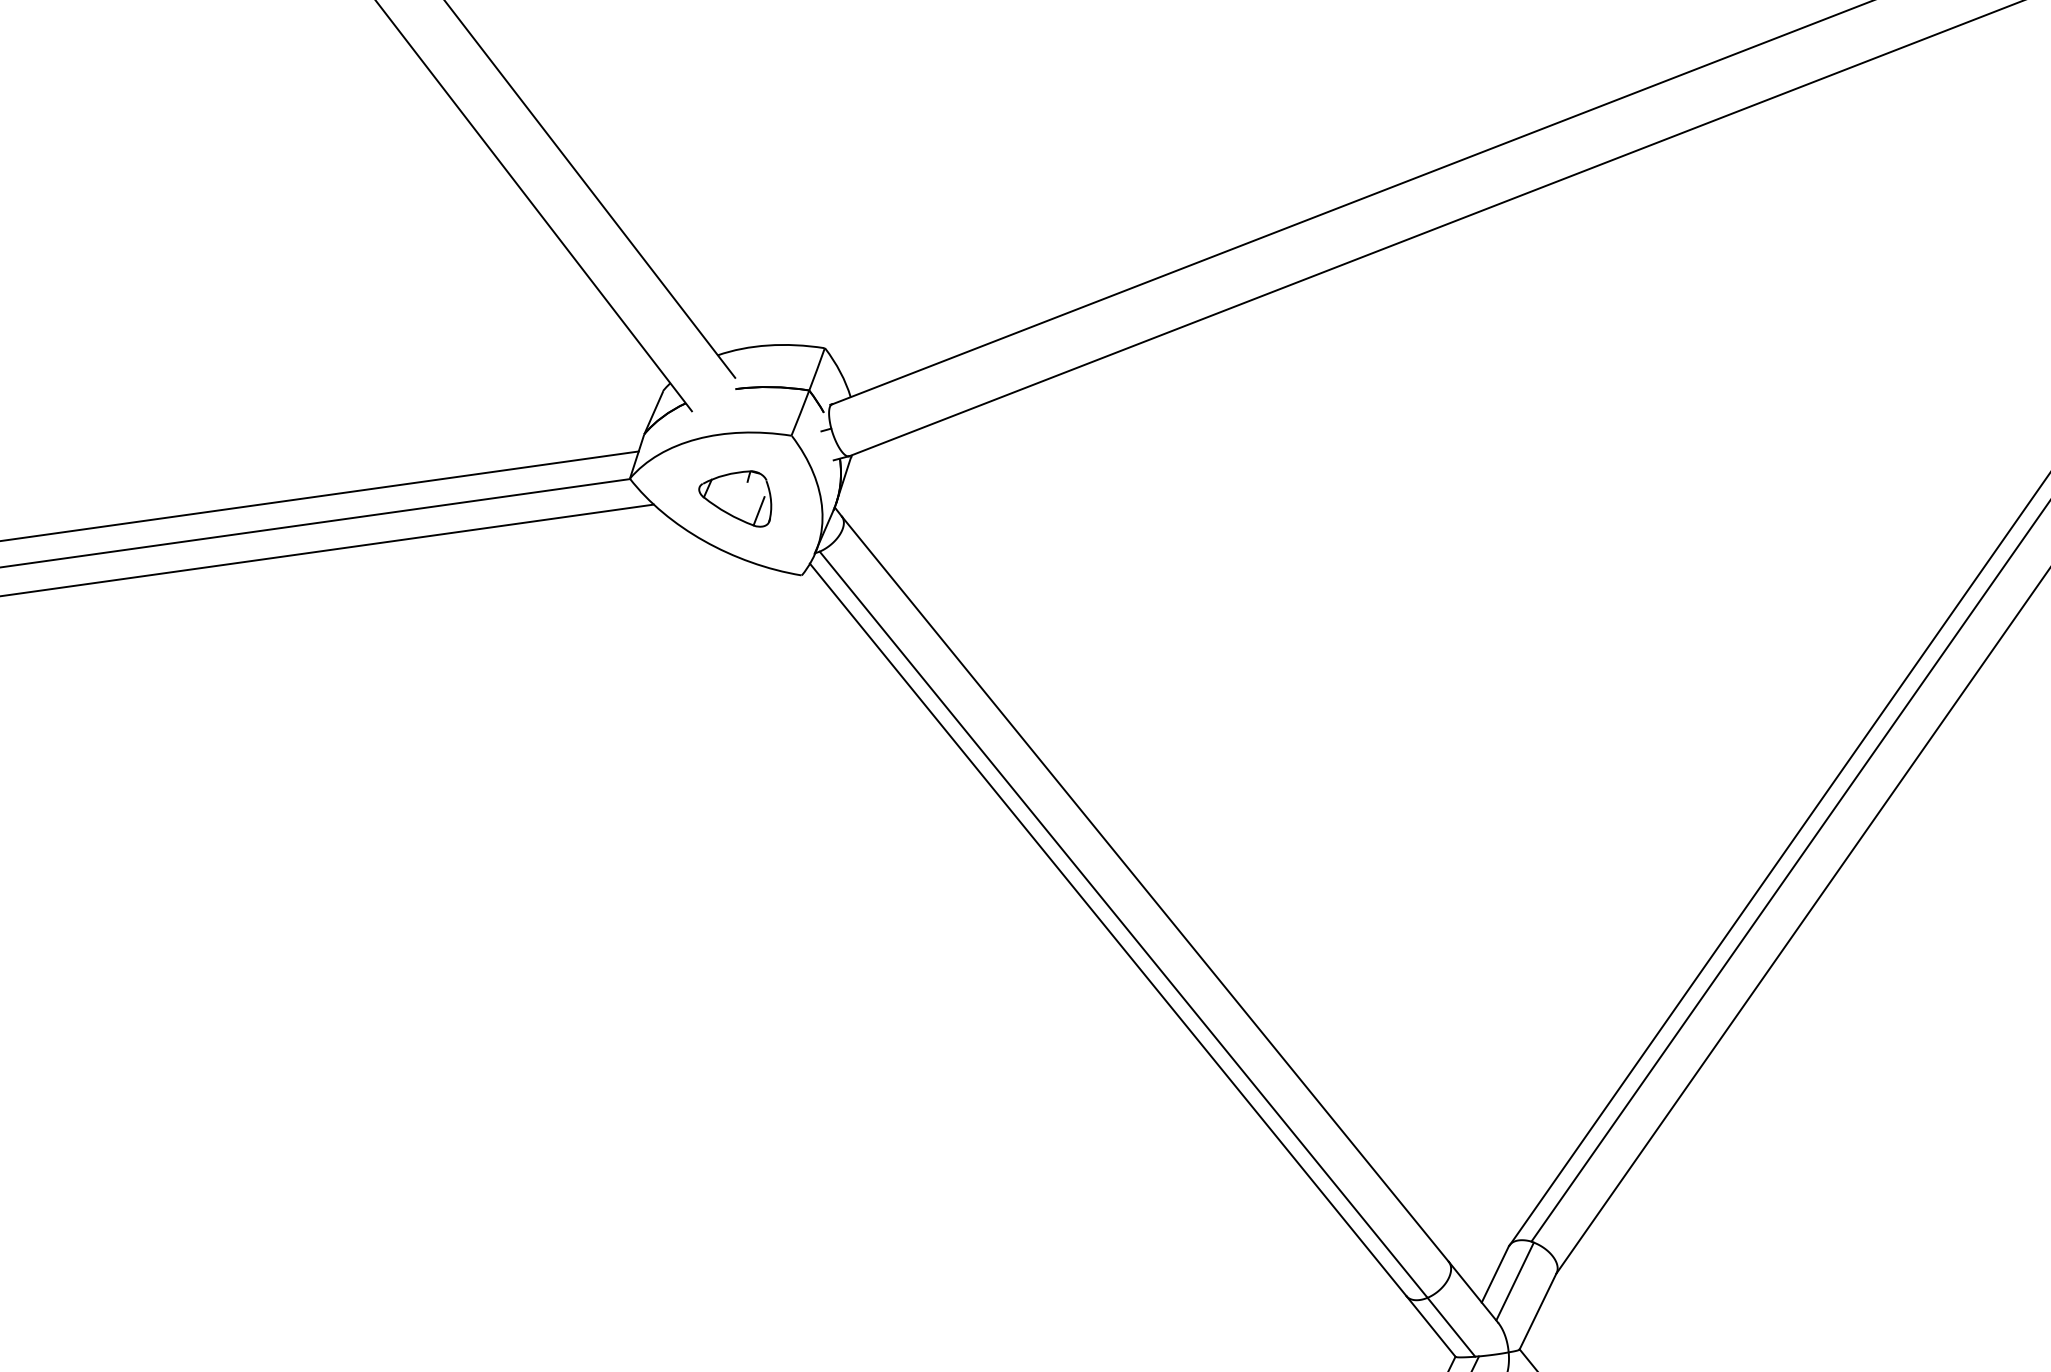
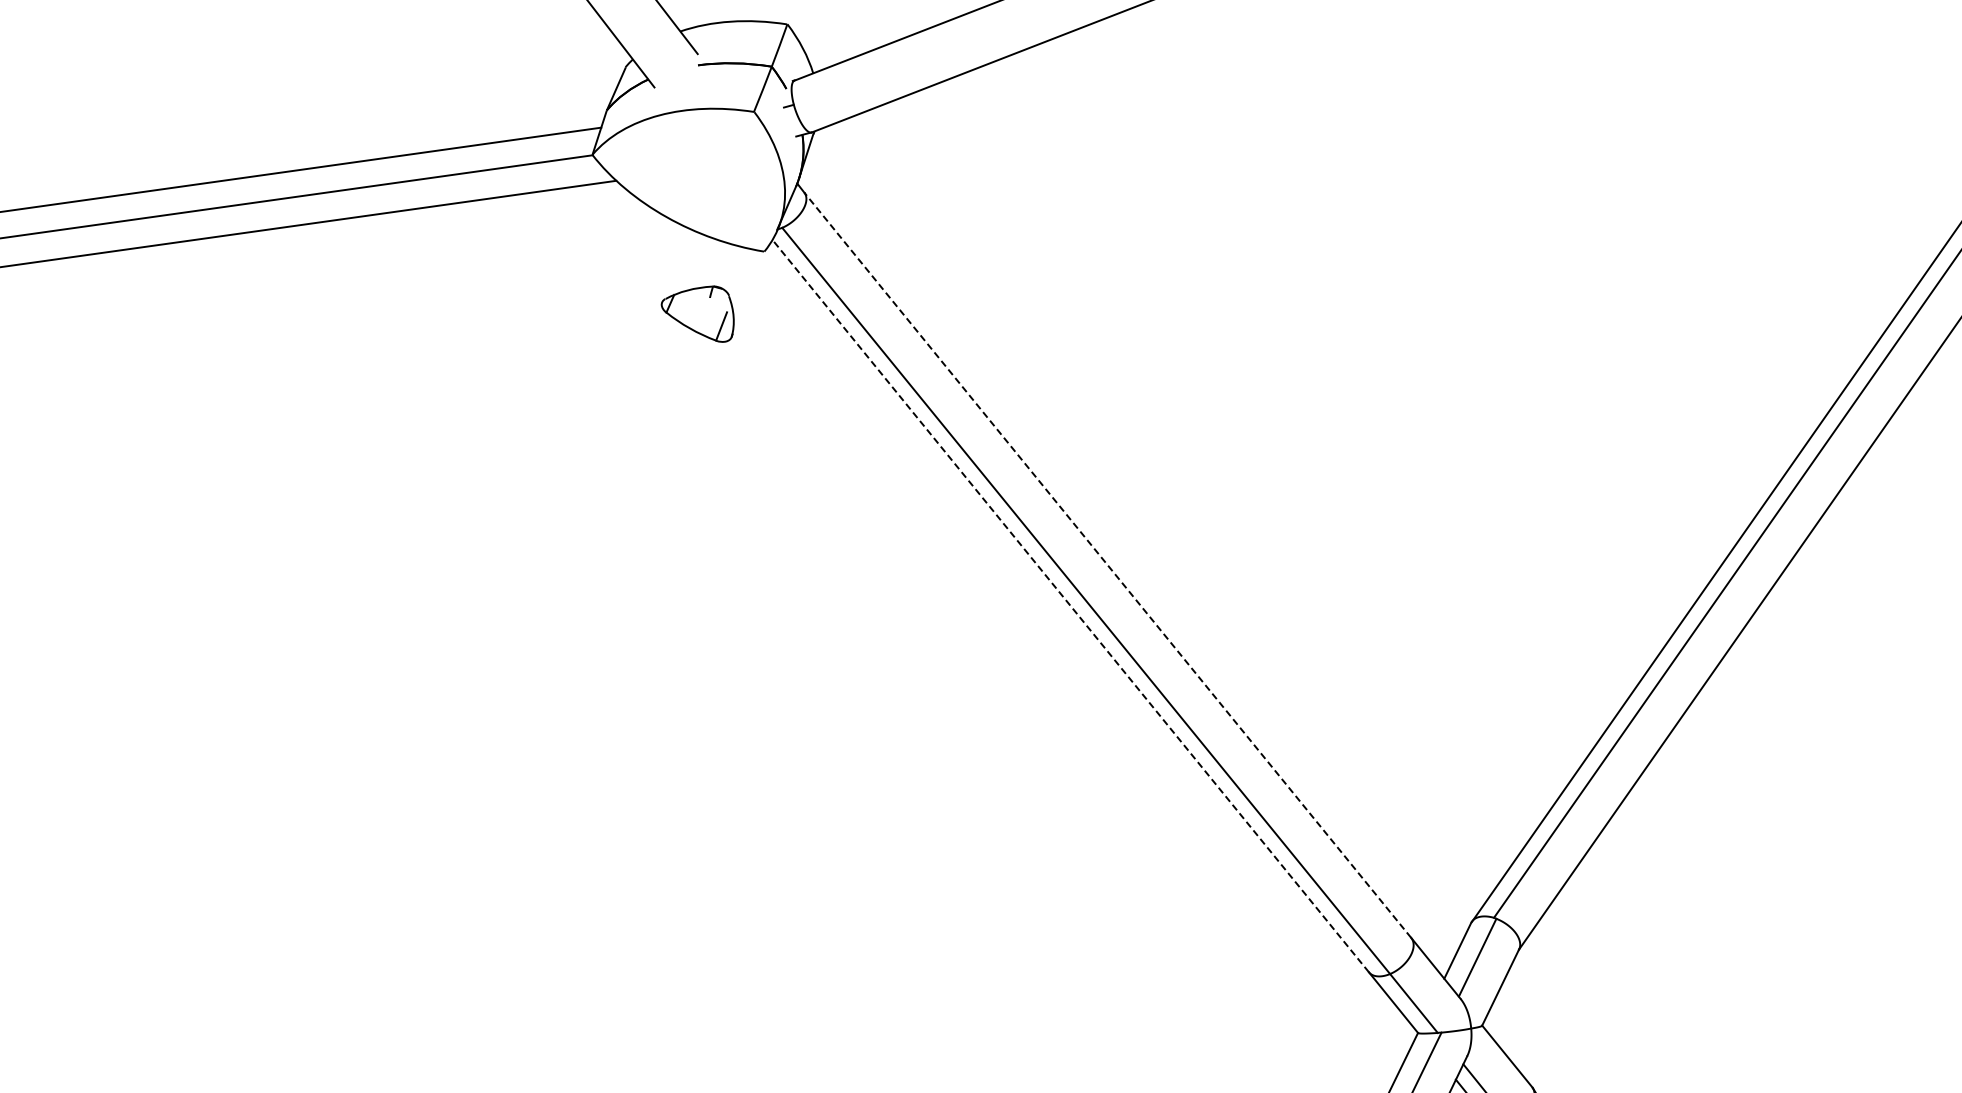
part: (735, 498) -> (698, 313), moved
line: (1144, 888) -> (1107, 564), solid -> dashed
line: (1107, 929) -> (1070, 605), solid -> dashed

